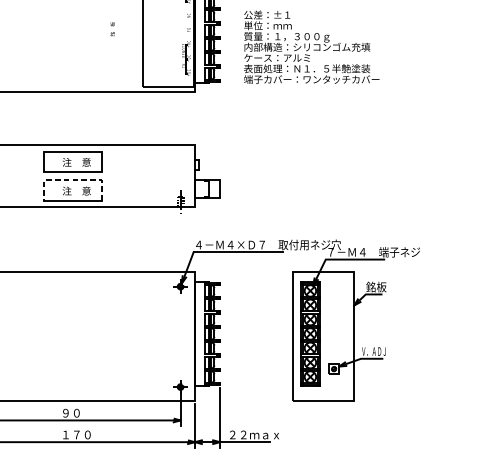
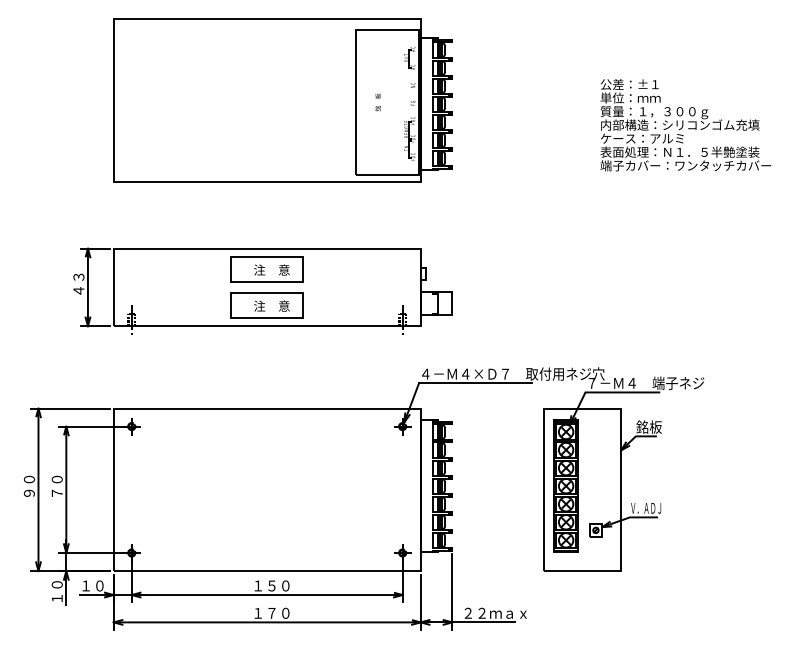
text: (112, 29) -> (377, 102), moved
text: (311, 47) -> (685, 125), moved
line: (72, 180) -> (266, 292), dashed -> solid
text: (76, 412) -> (271, 585), ９０ -> １５０

